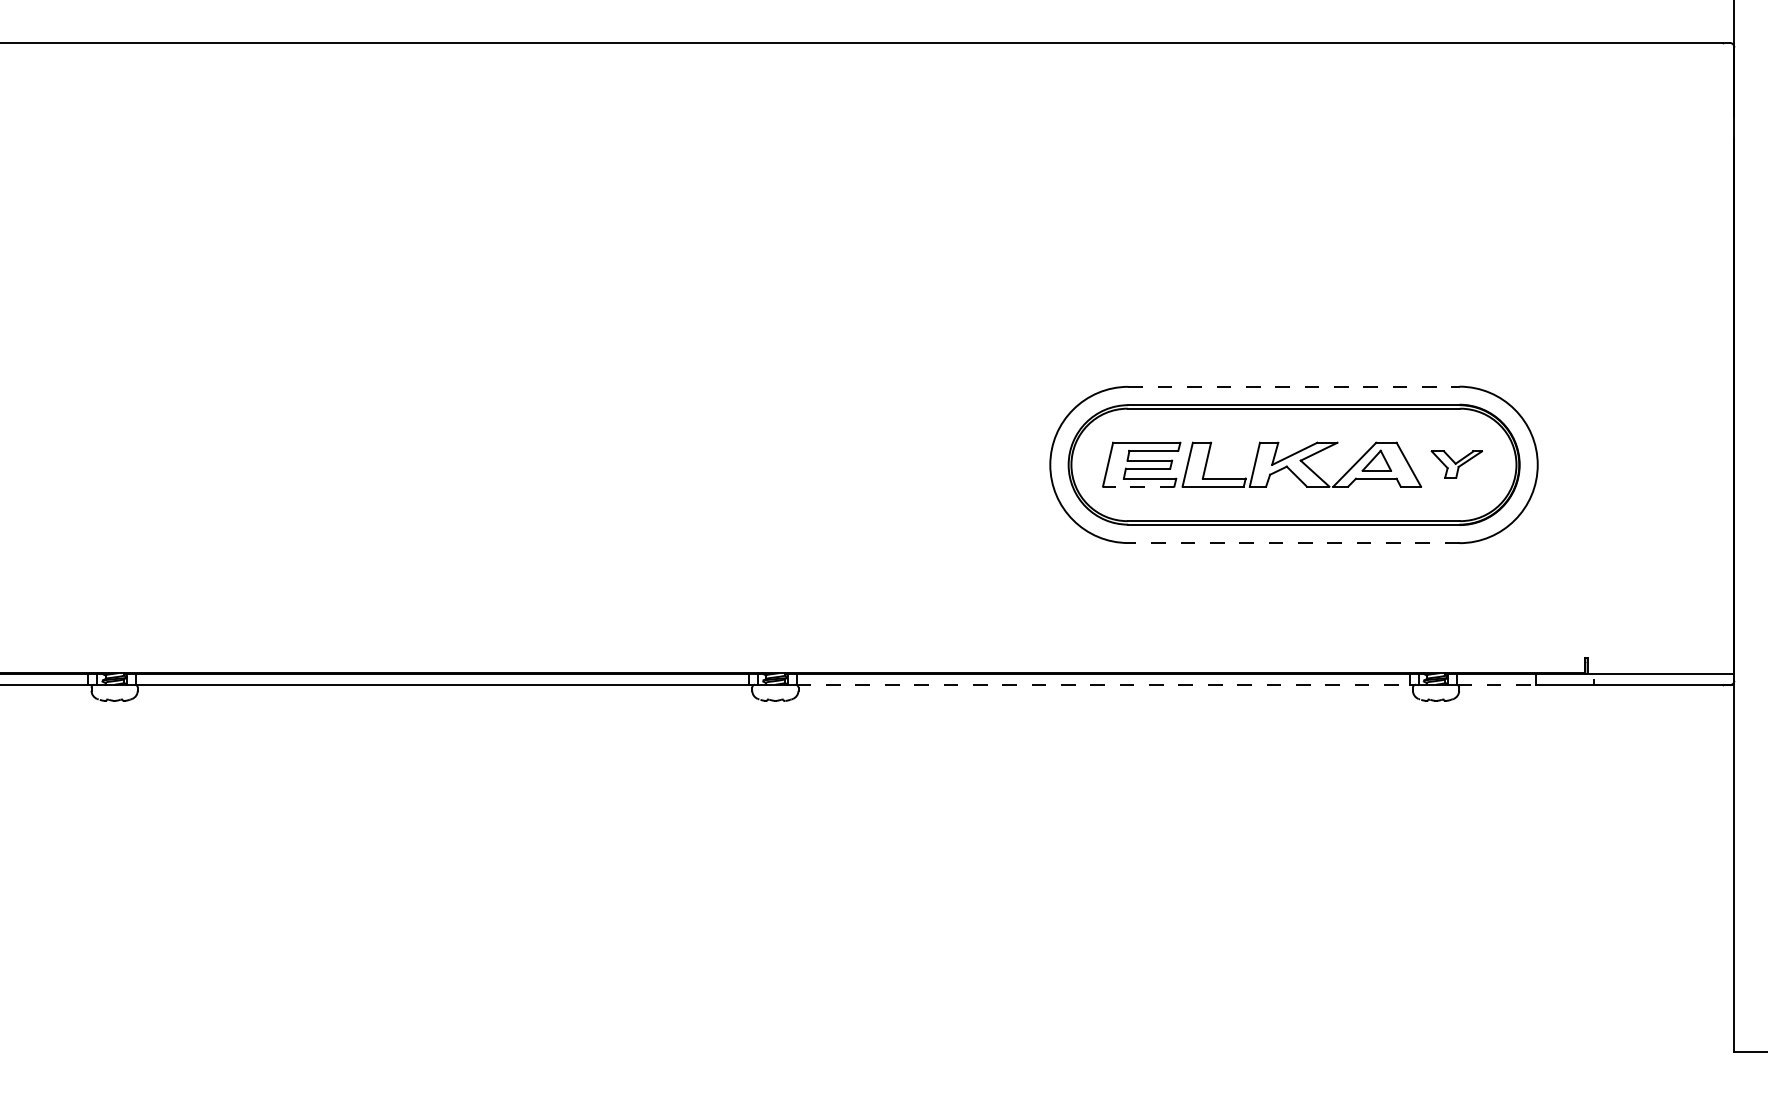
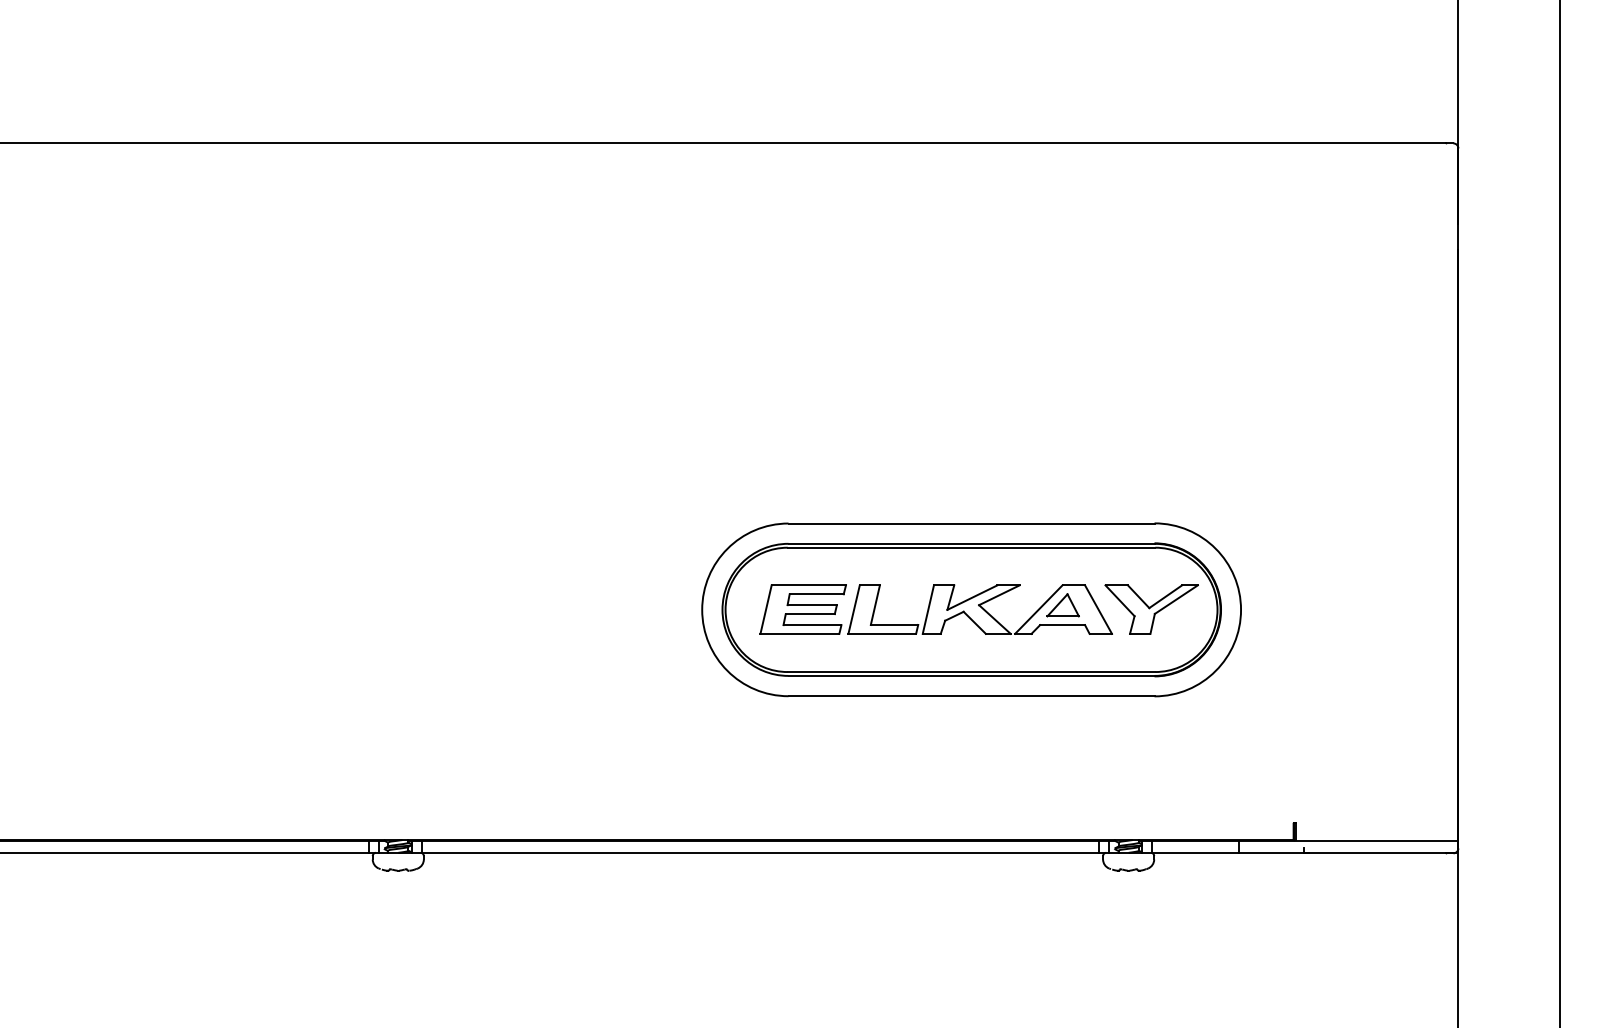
line: (1293, 386) -> (971, 523), dashed -> solid
part: (1456, 464) -> (1151, 609), size x1.67
line: (1138, 486) -> (799, 633), dashed -> solid
line: (1293, 543) -> (971, 696), dashed -> solid
line: (1103, 684) -> (761, 852), dashed -> solid
line: (1497, 684) -> (1196, 852), dashed -> solid

